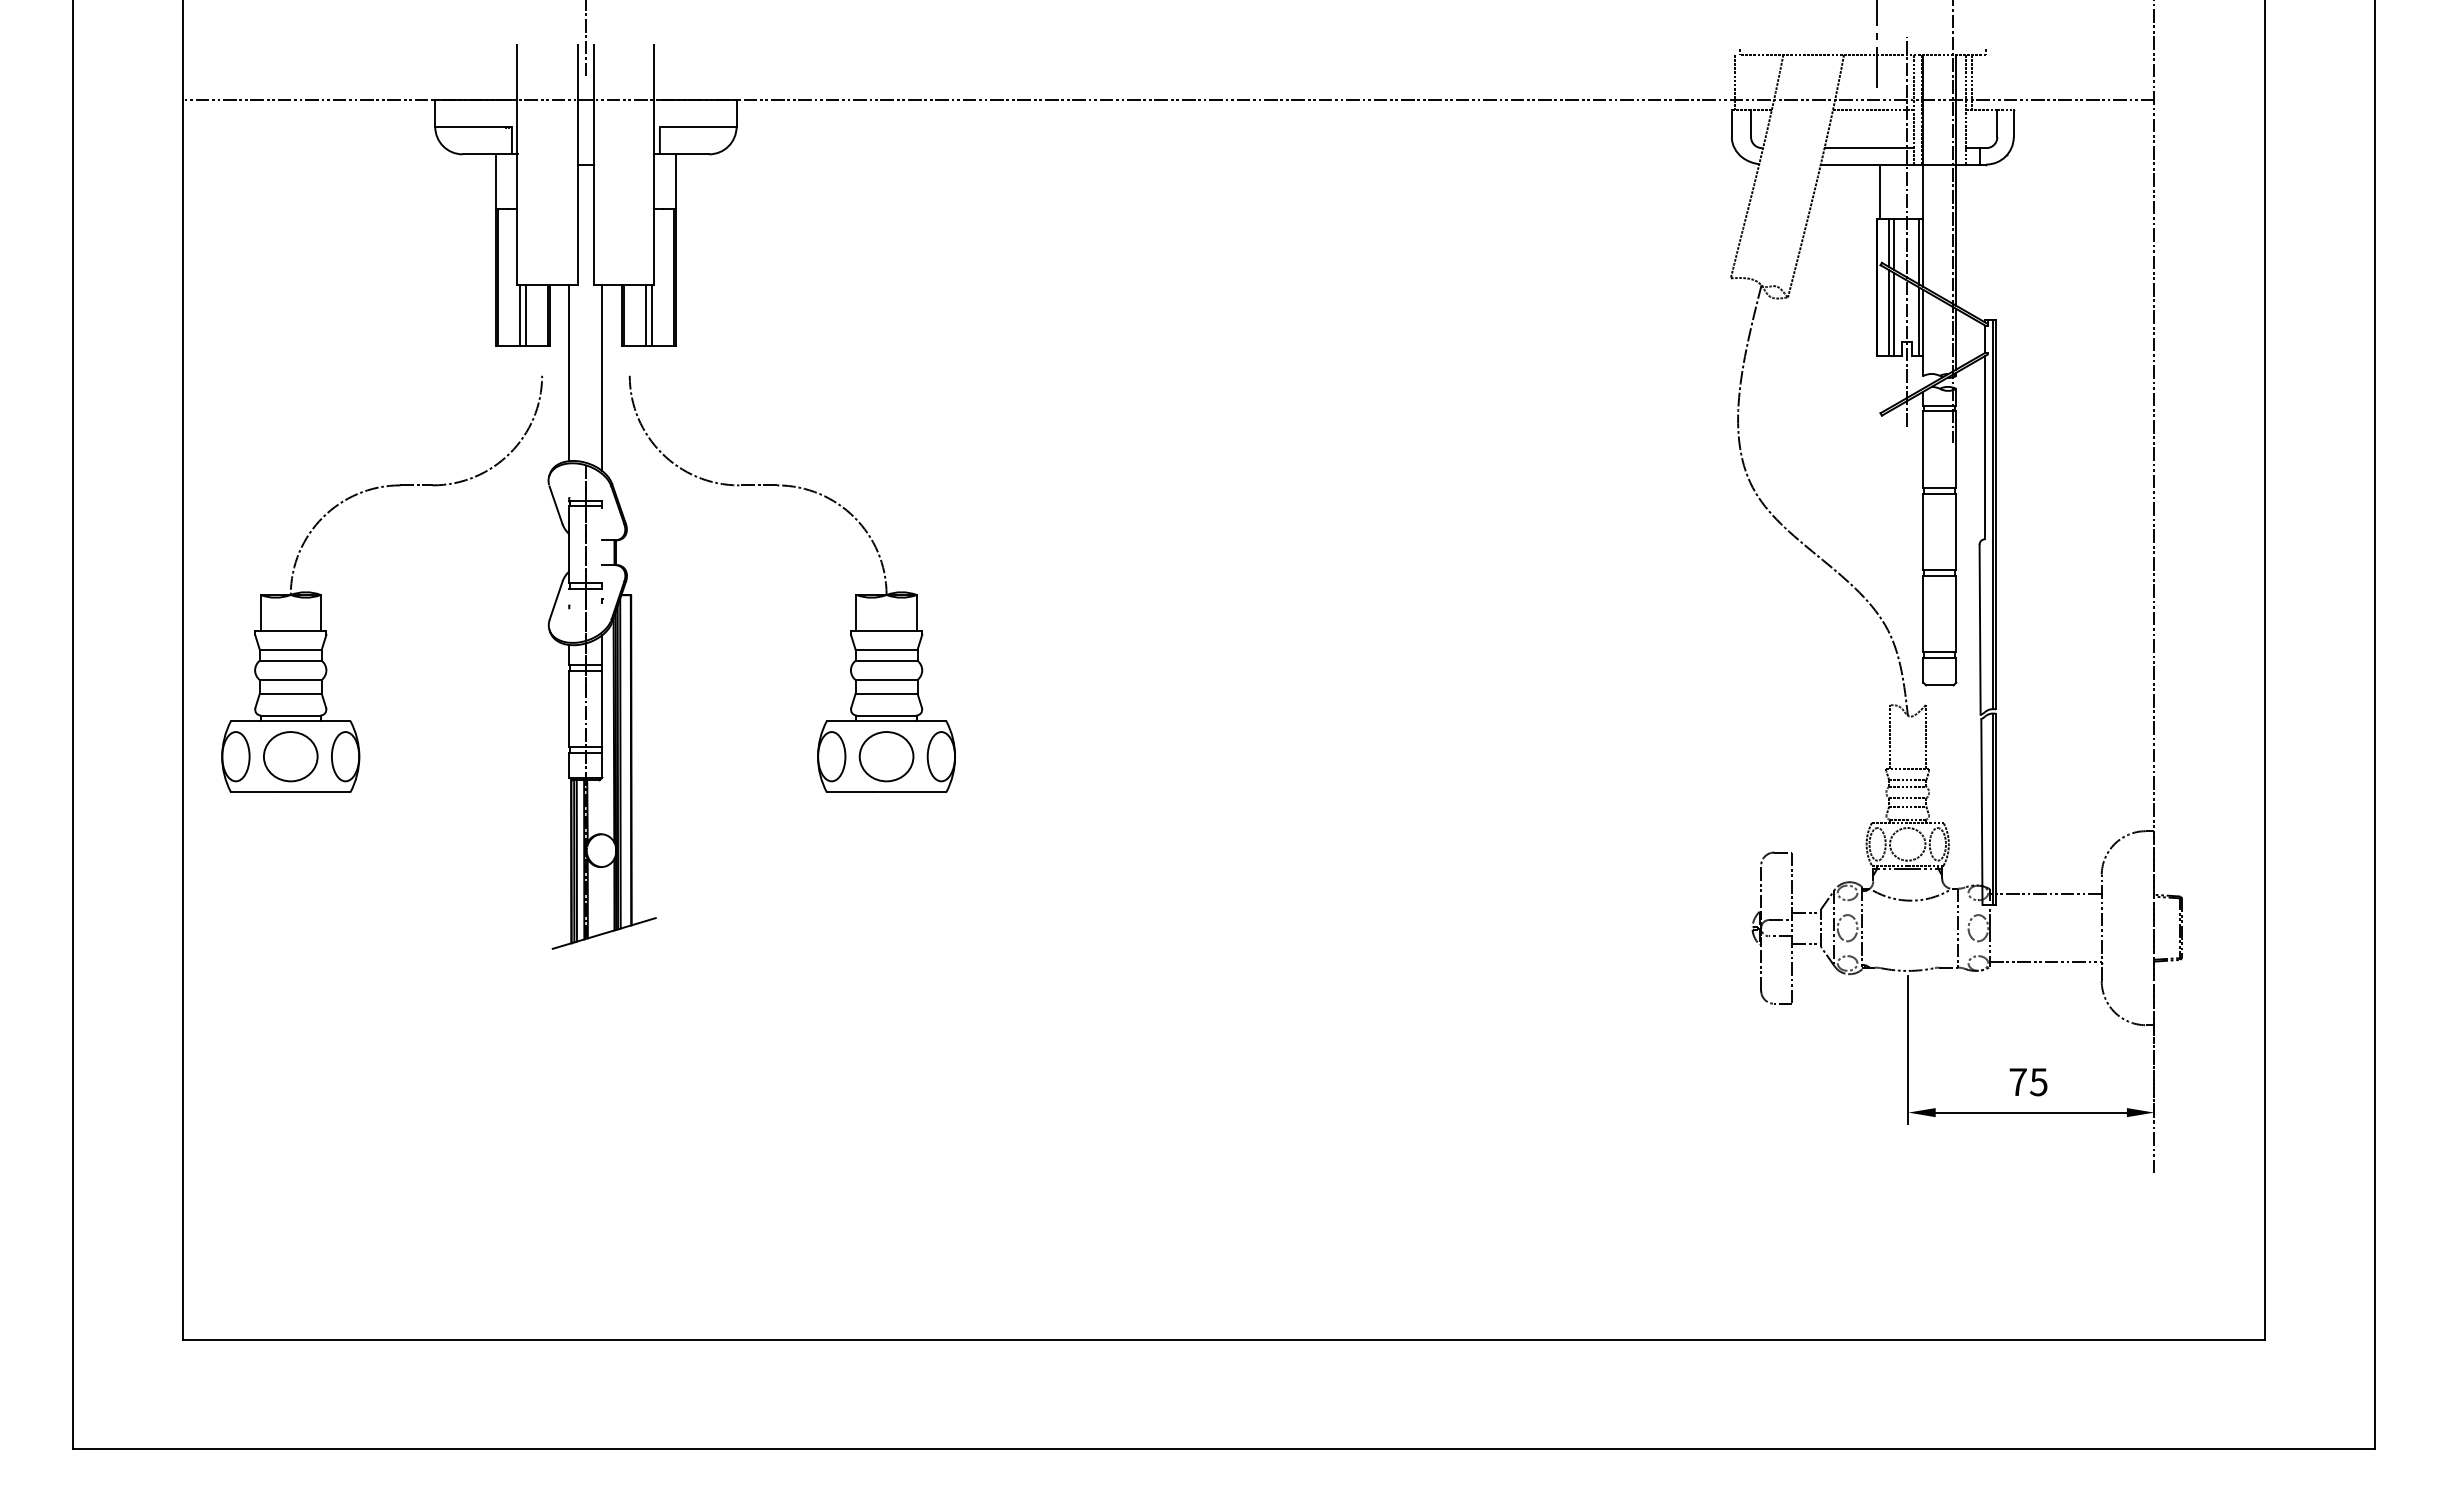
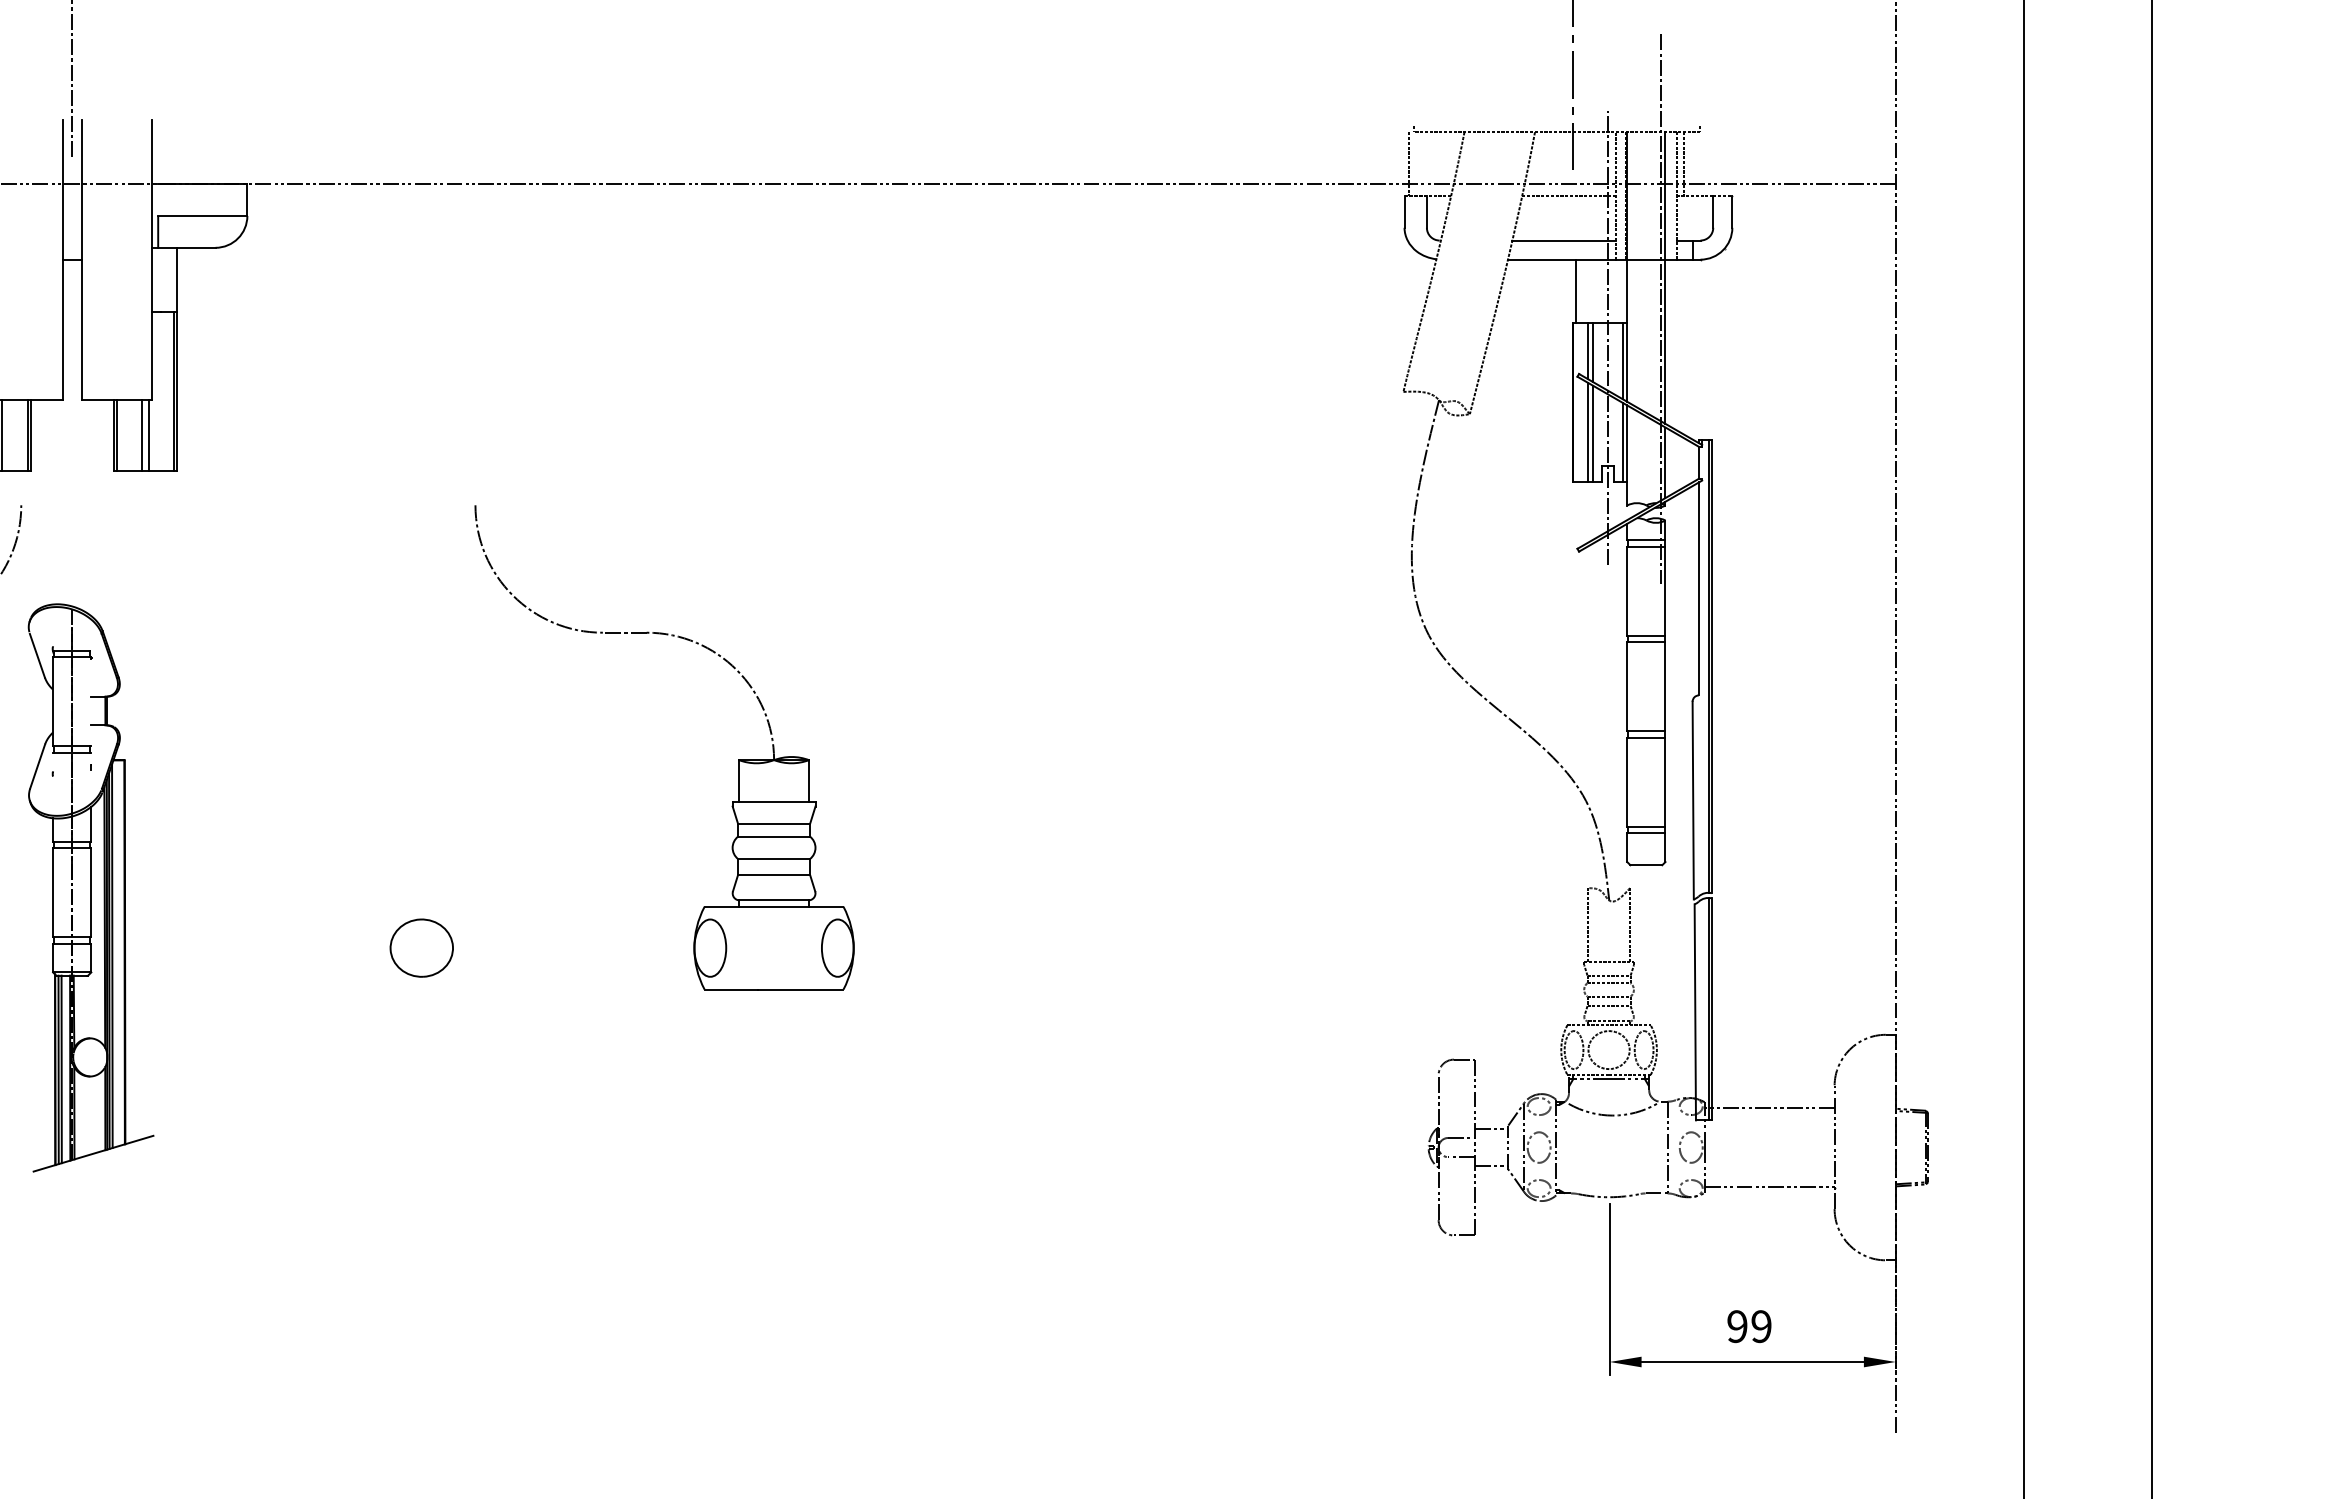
line: (569, 373) -> (53, 502), removed
line: (602, 378) -> (91, 508), removed
part: (855, 594) -> (737, 759), moved
text: (2028, 1082) -> (1749, 1326), 75 -> 99

